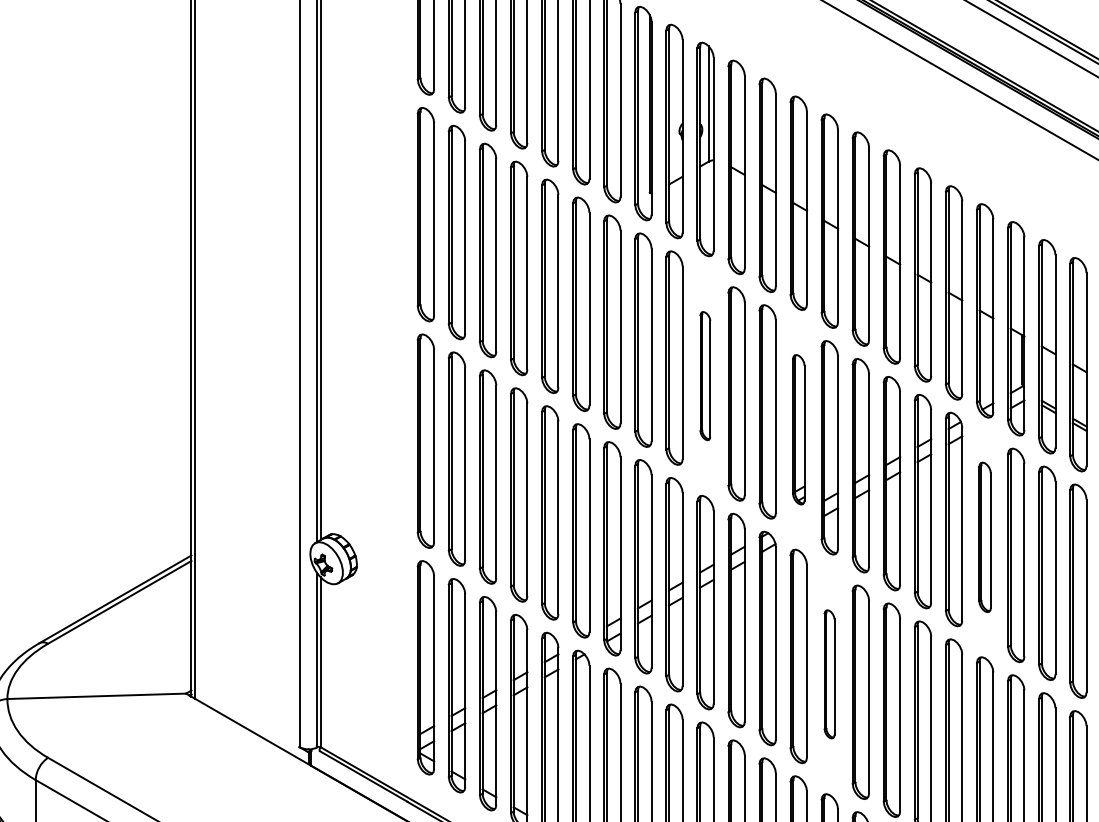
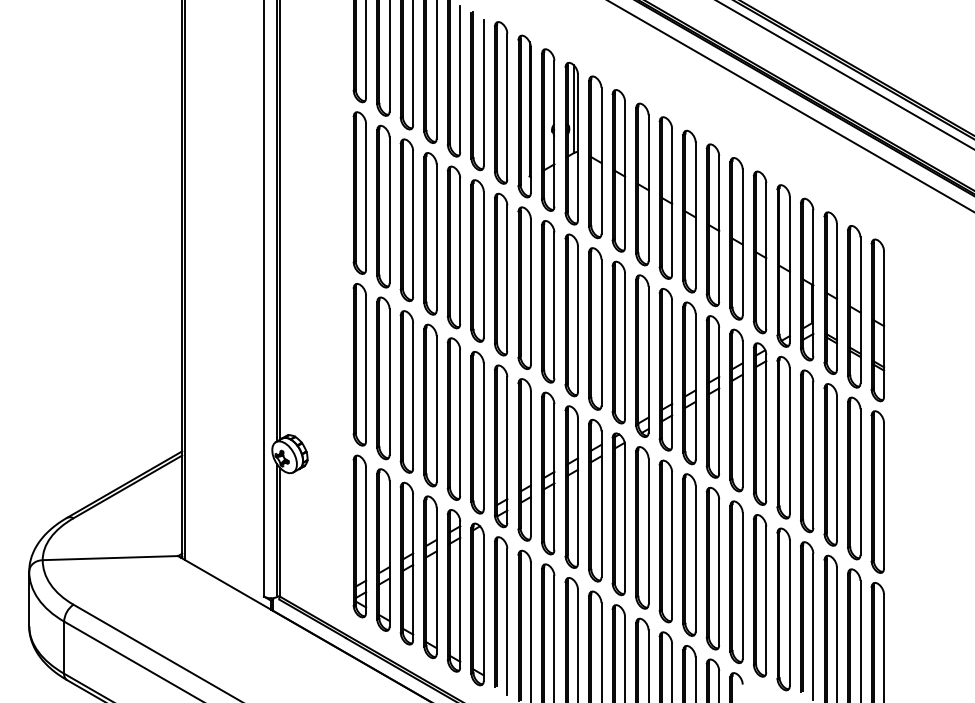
part: (705, 376) -> (571, 315), size x1.67
part: (798, 428) -> (642, 355), size x1.43
part: (984, 537) -> (783, 437), size x1.43
part: (829, 674) -> (665, 541), size x1.67

